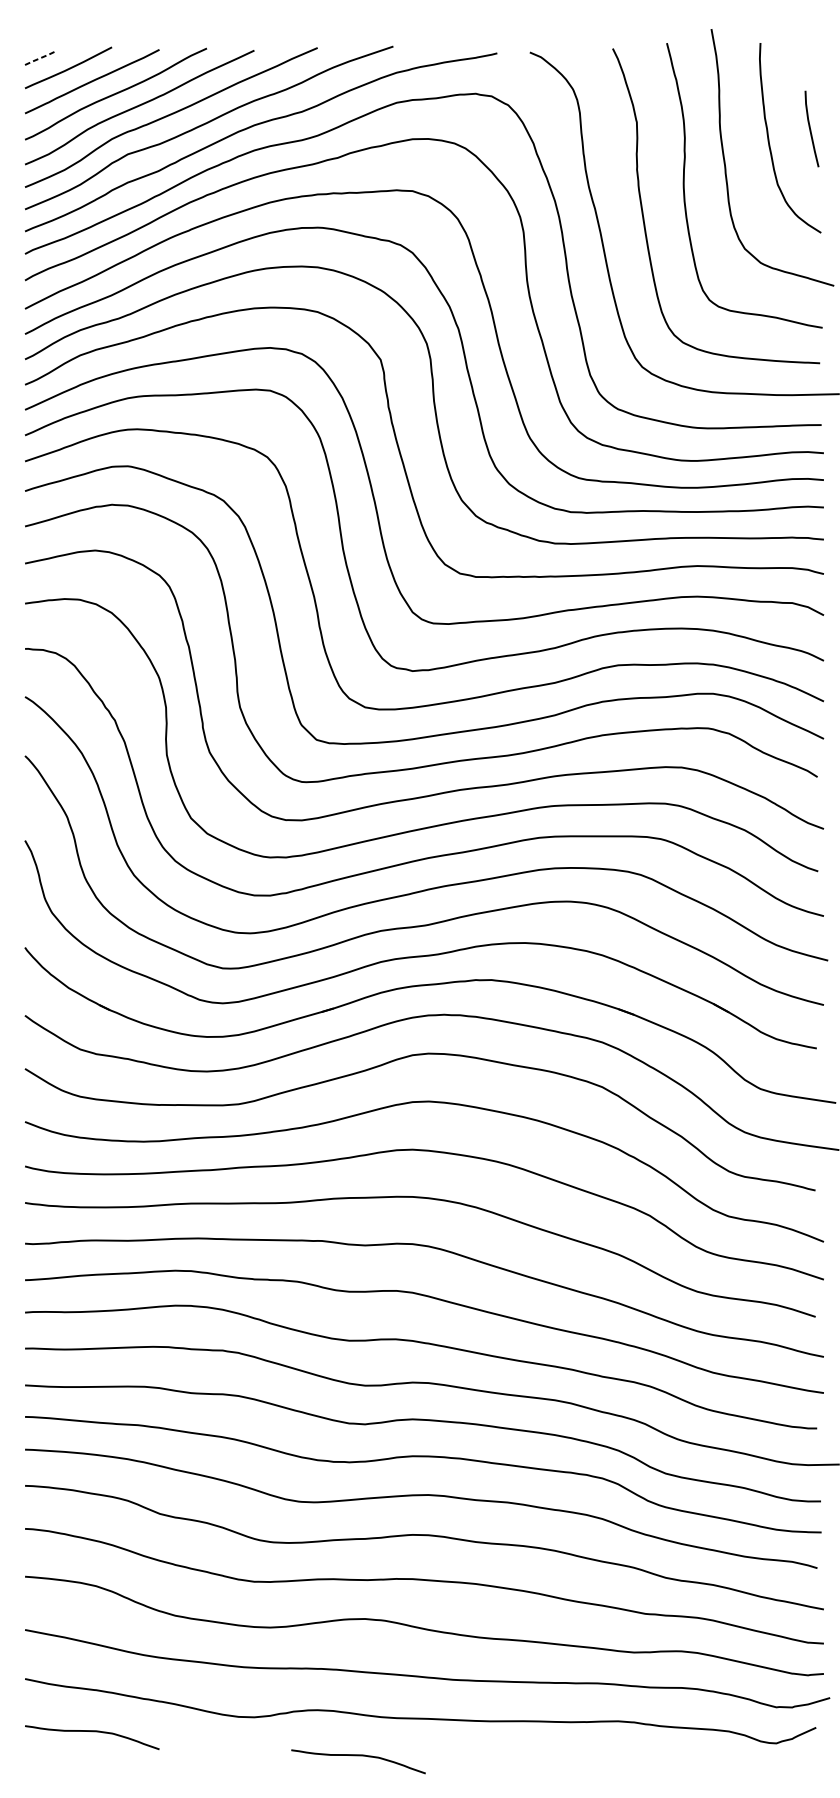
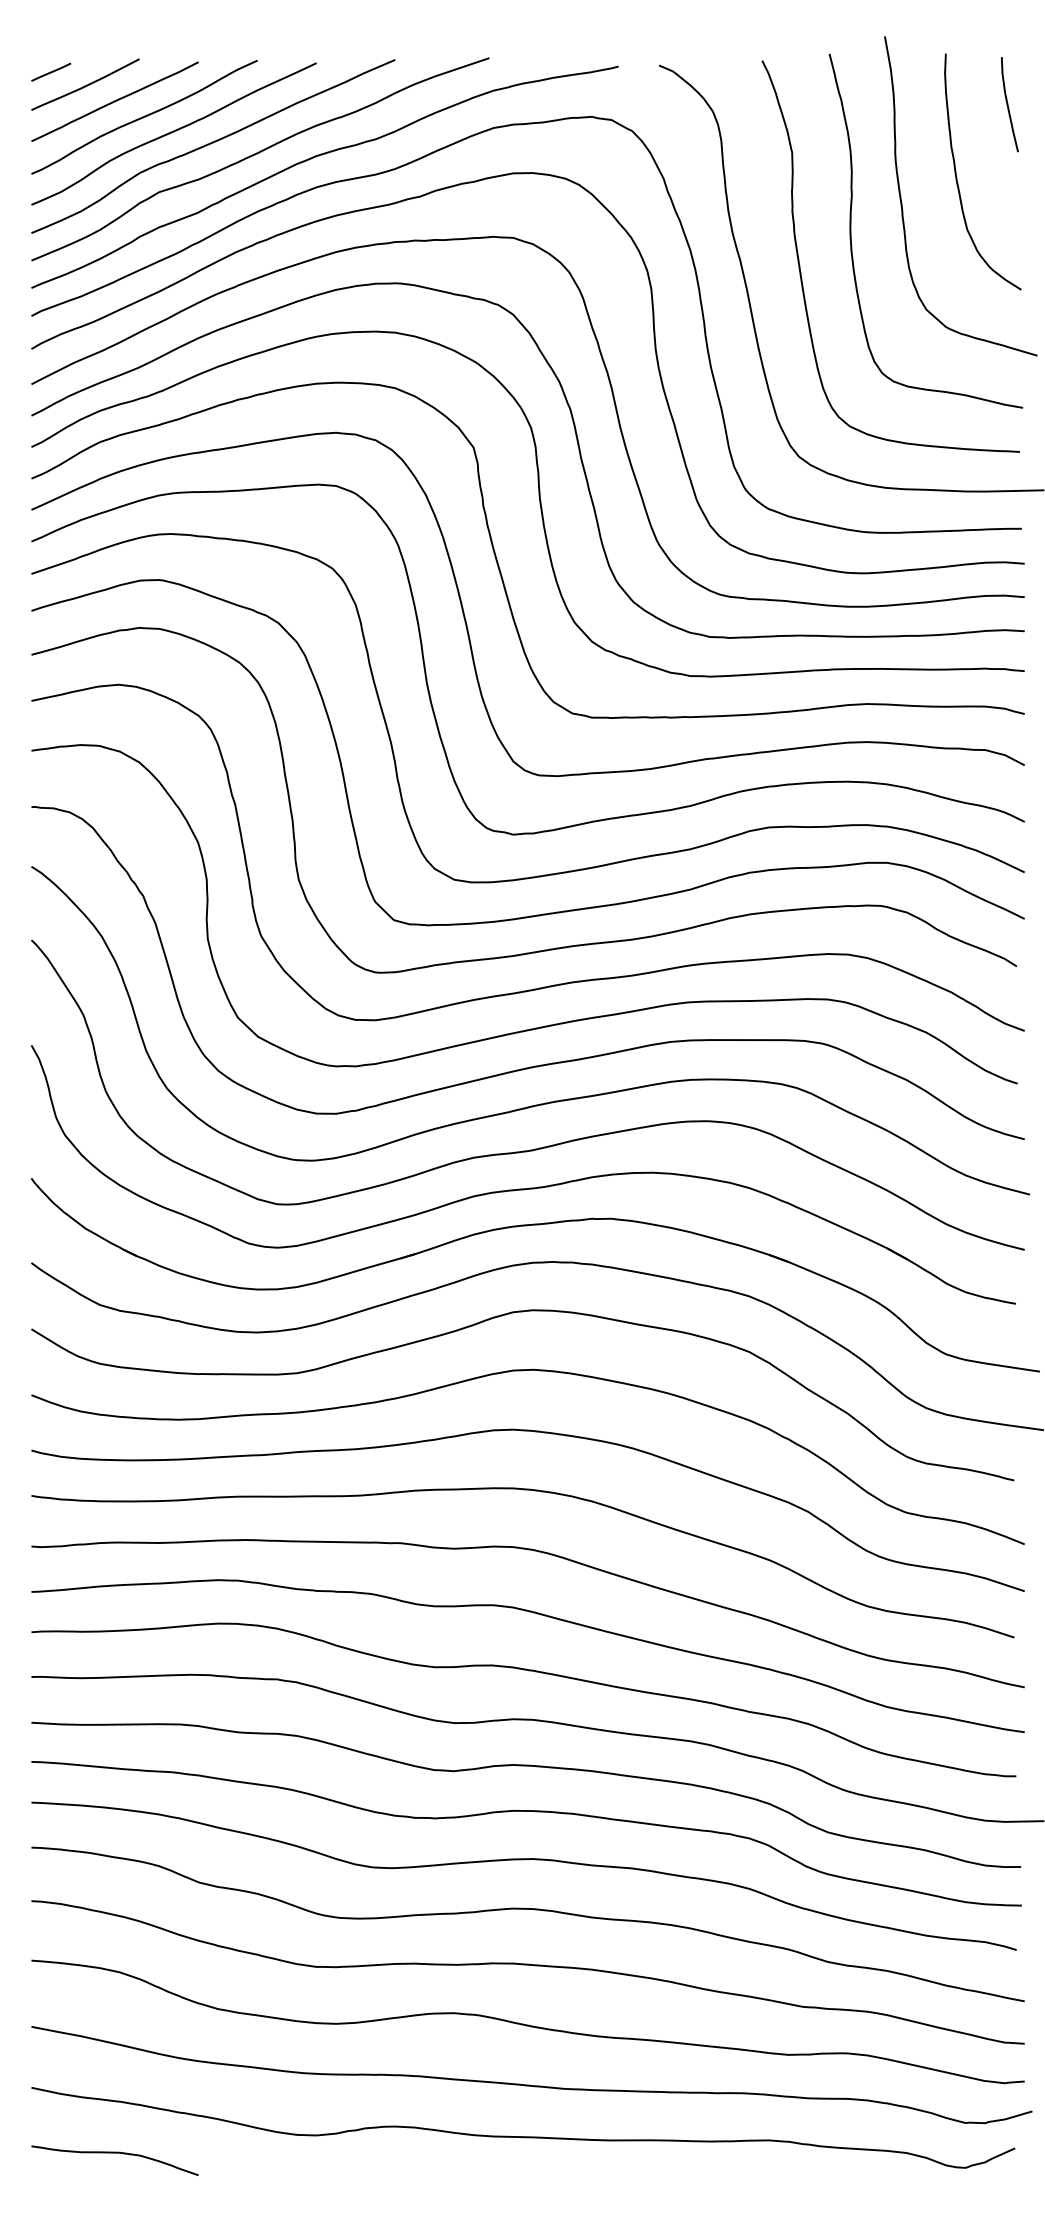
line: (41, 58) -> (52, 72), dashed -> solid
curve: (810, 128) -> (1008, 104), moved
curve: (358, 1755) -> (445, 2183), removed

